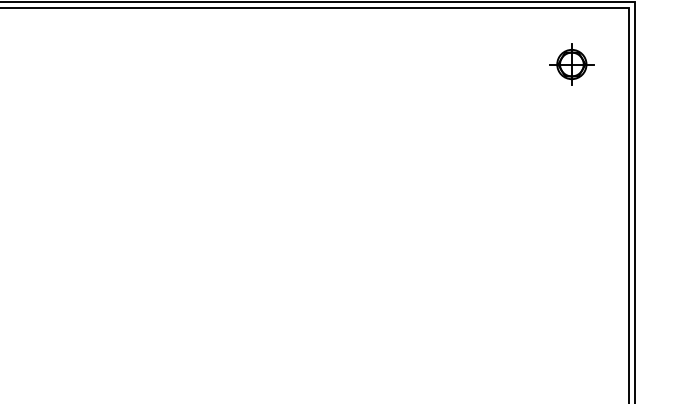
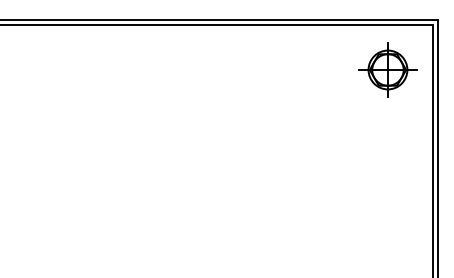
part: (571, 64) -> (387, 69), size x1.67

